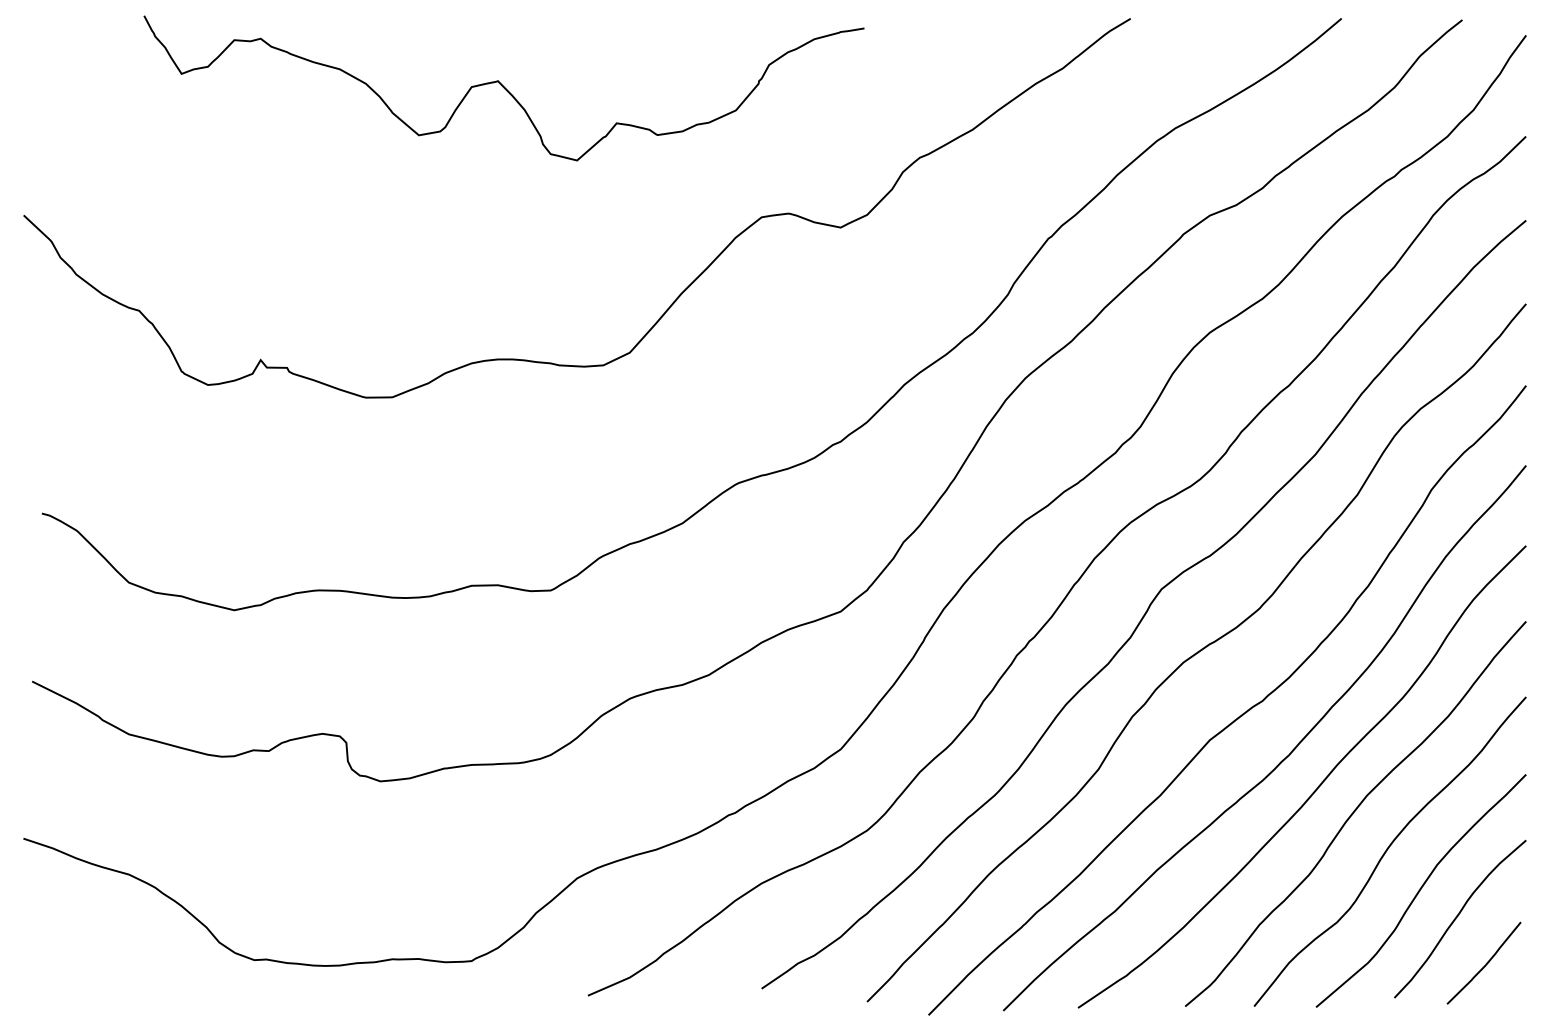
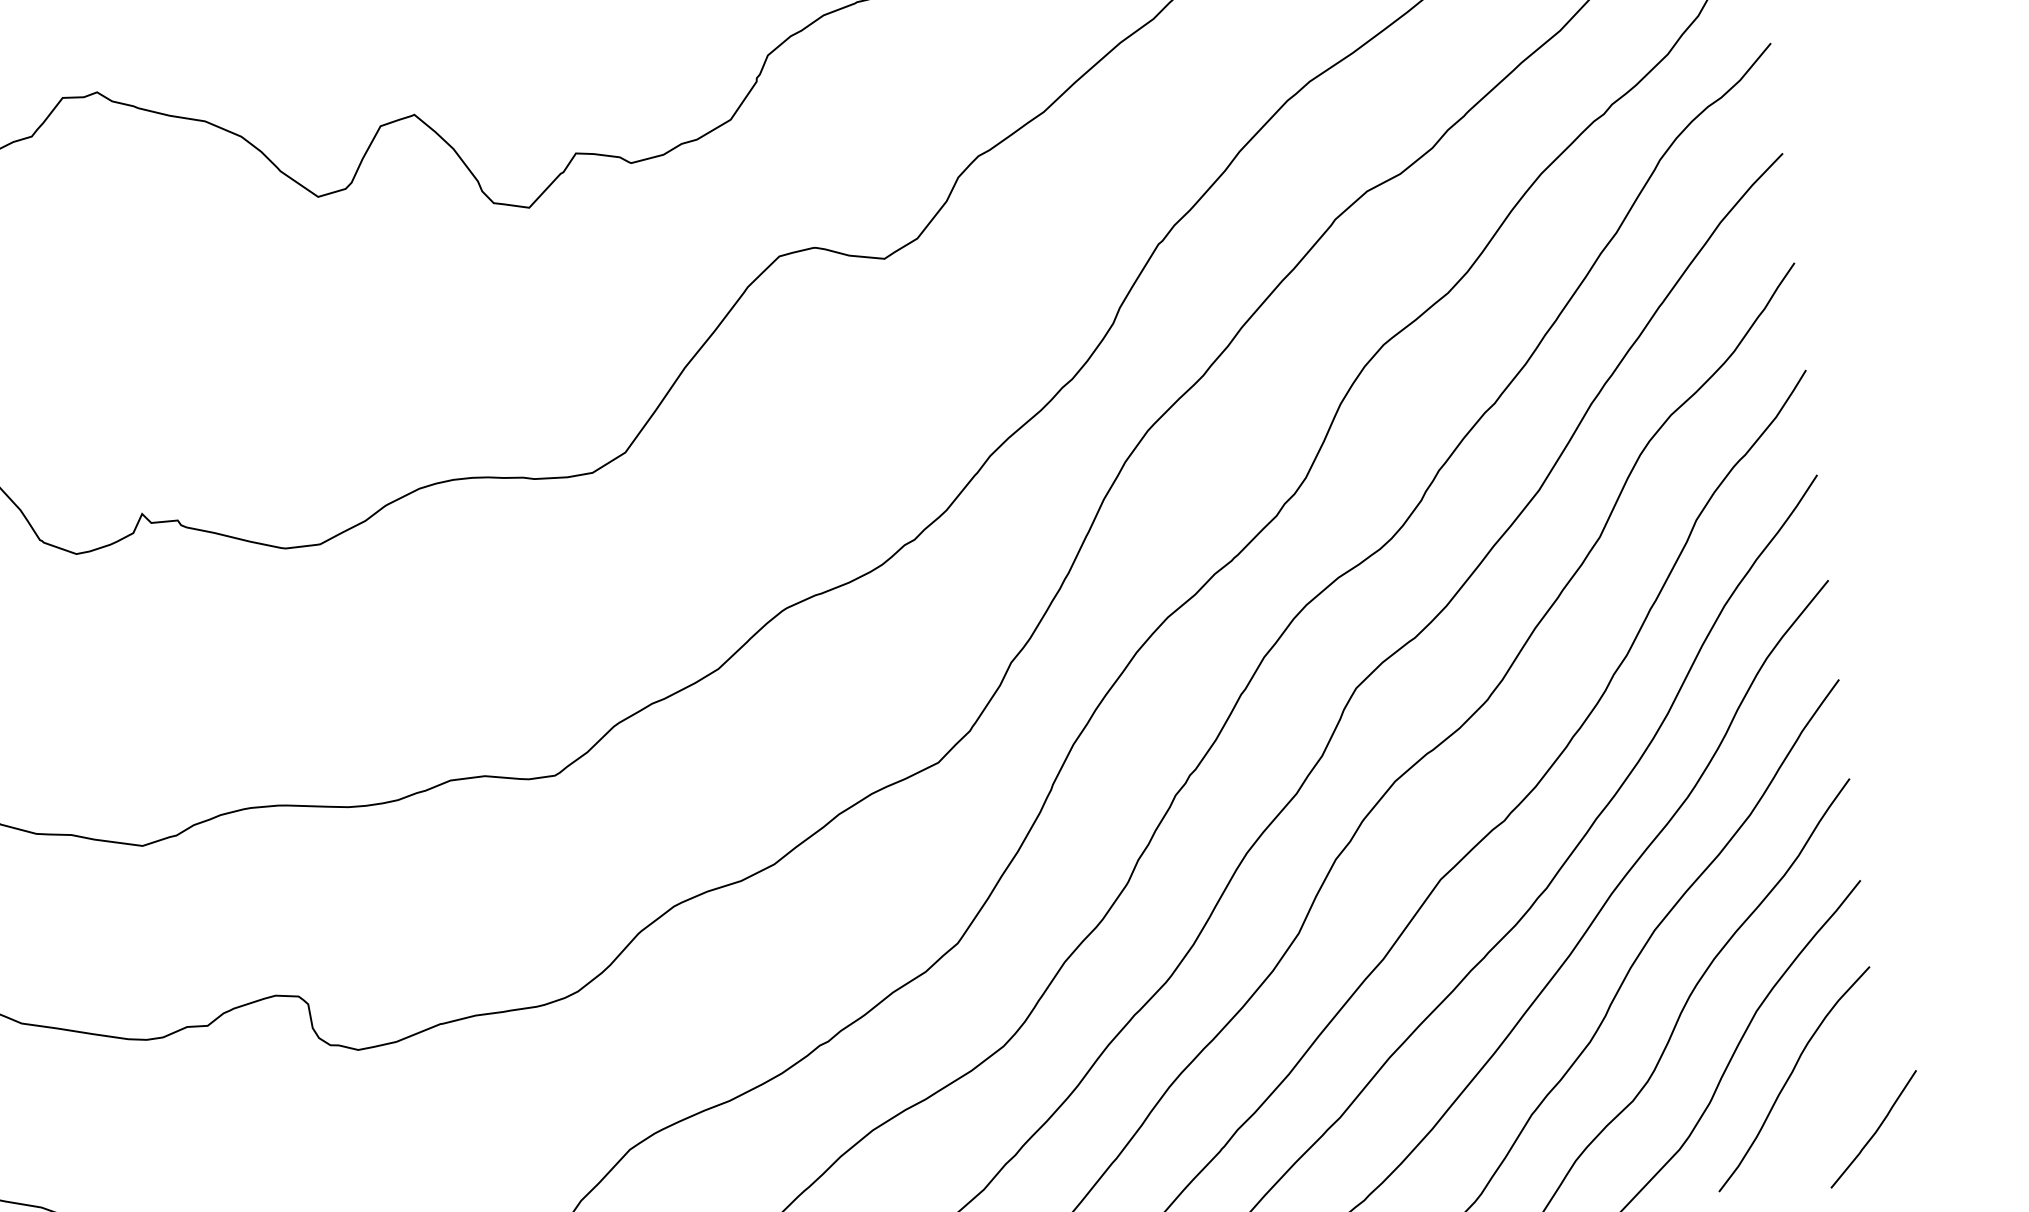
curve: (1485, 964) -> (1875, 1130), moved

